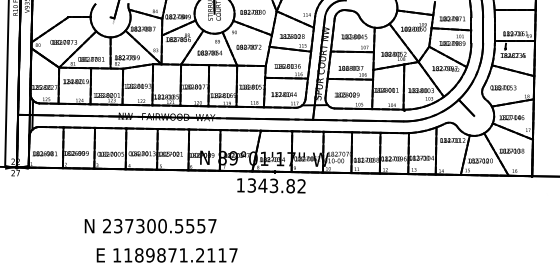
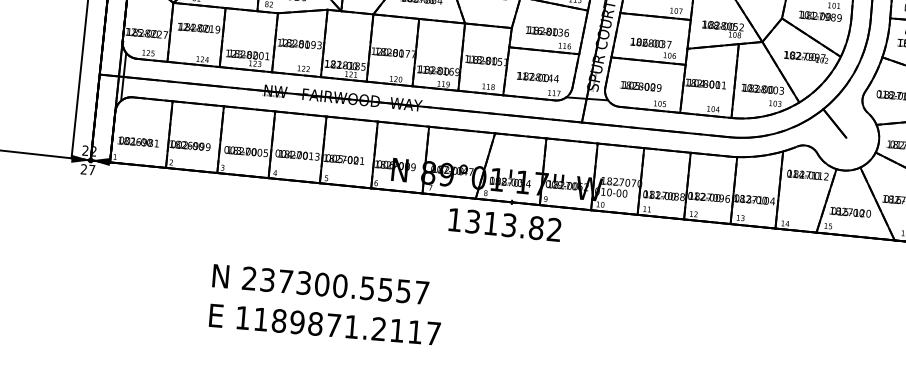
text: (262, 185) -> (490, 223), 1343.82 -> 1313.82
text: (150, 226) -> (320, 285), moved

